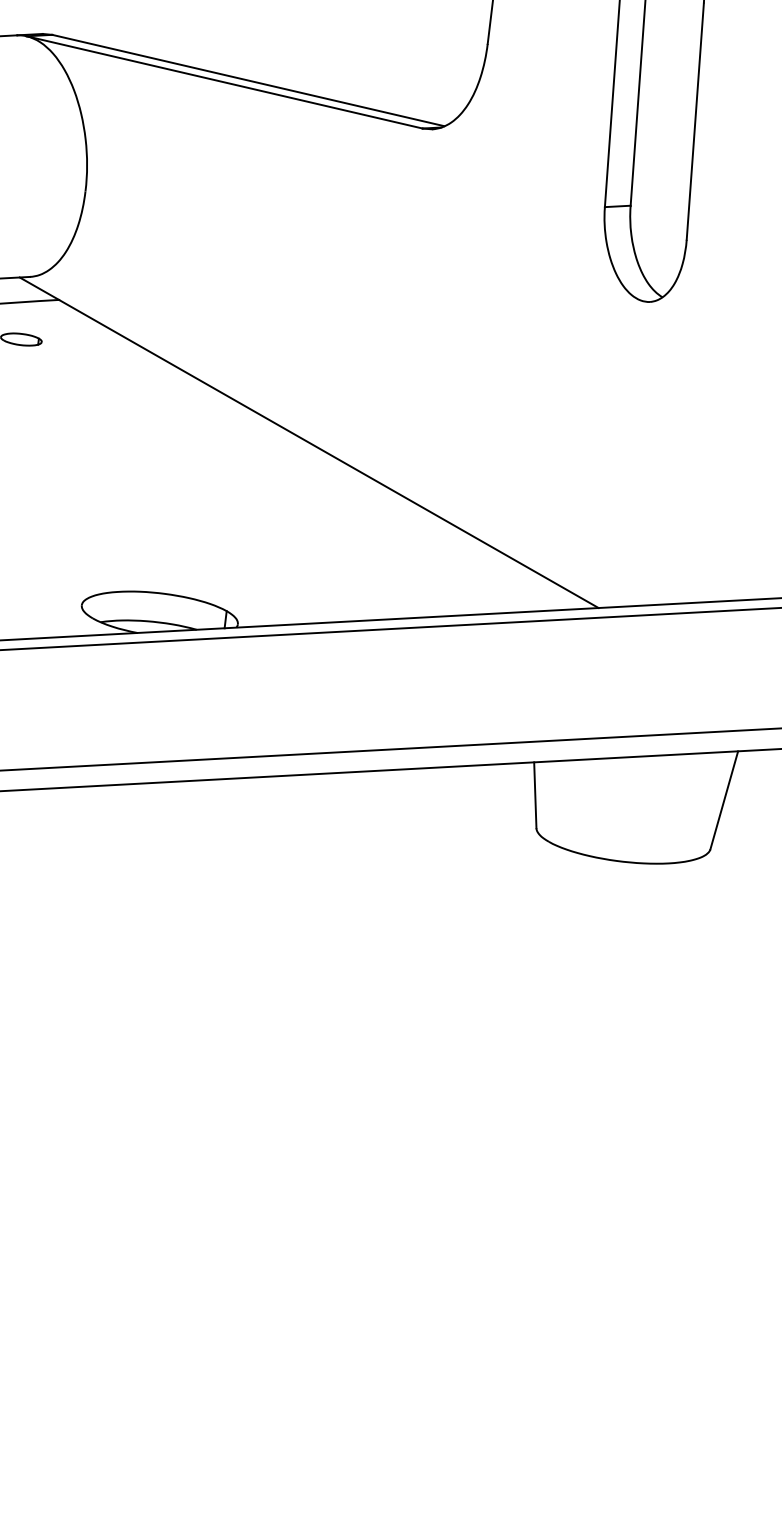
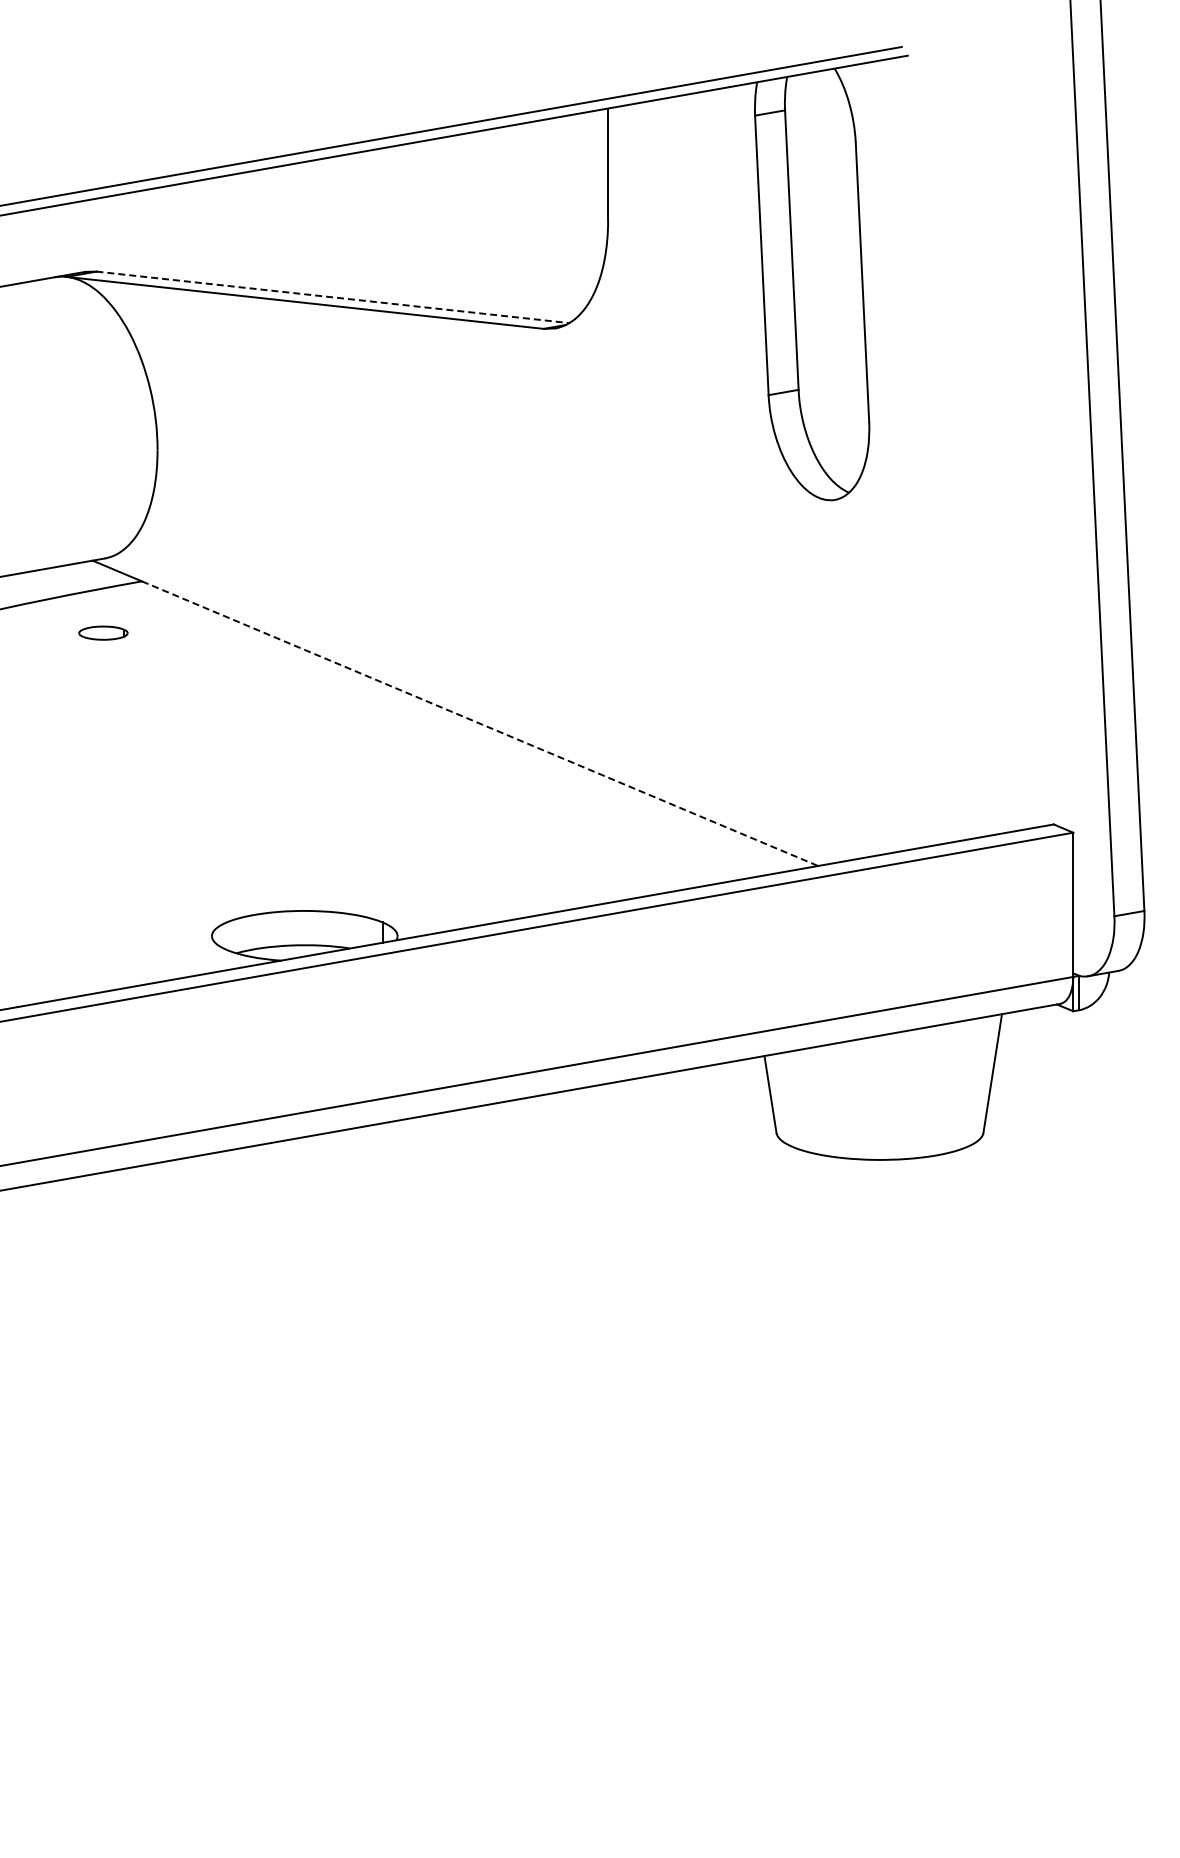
line: (248, 80) -> (332, 297), solid -> dashed
line: (329, 453) -> (480, 723), solid -> dashed

